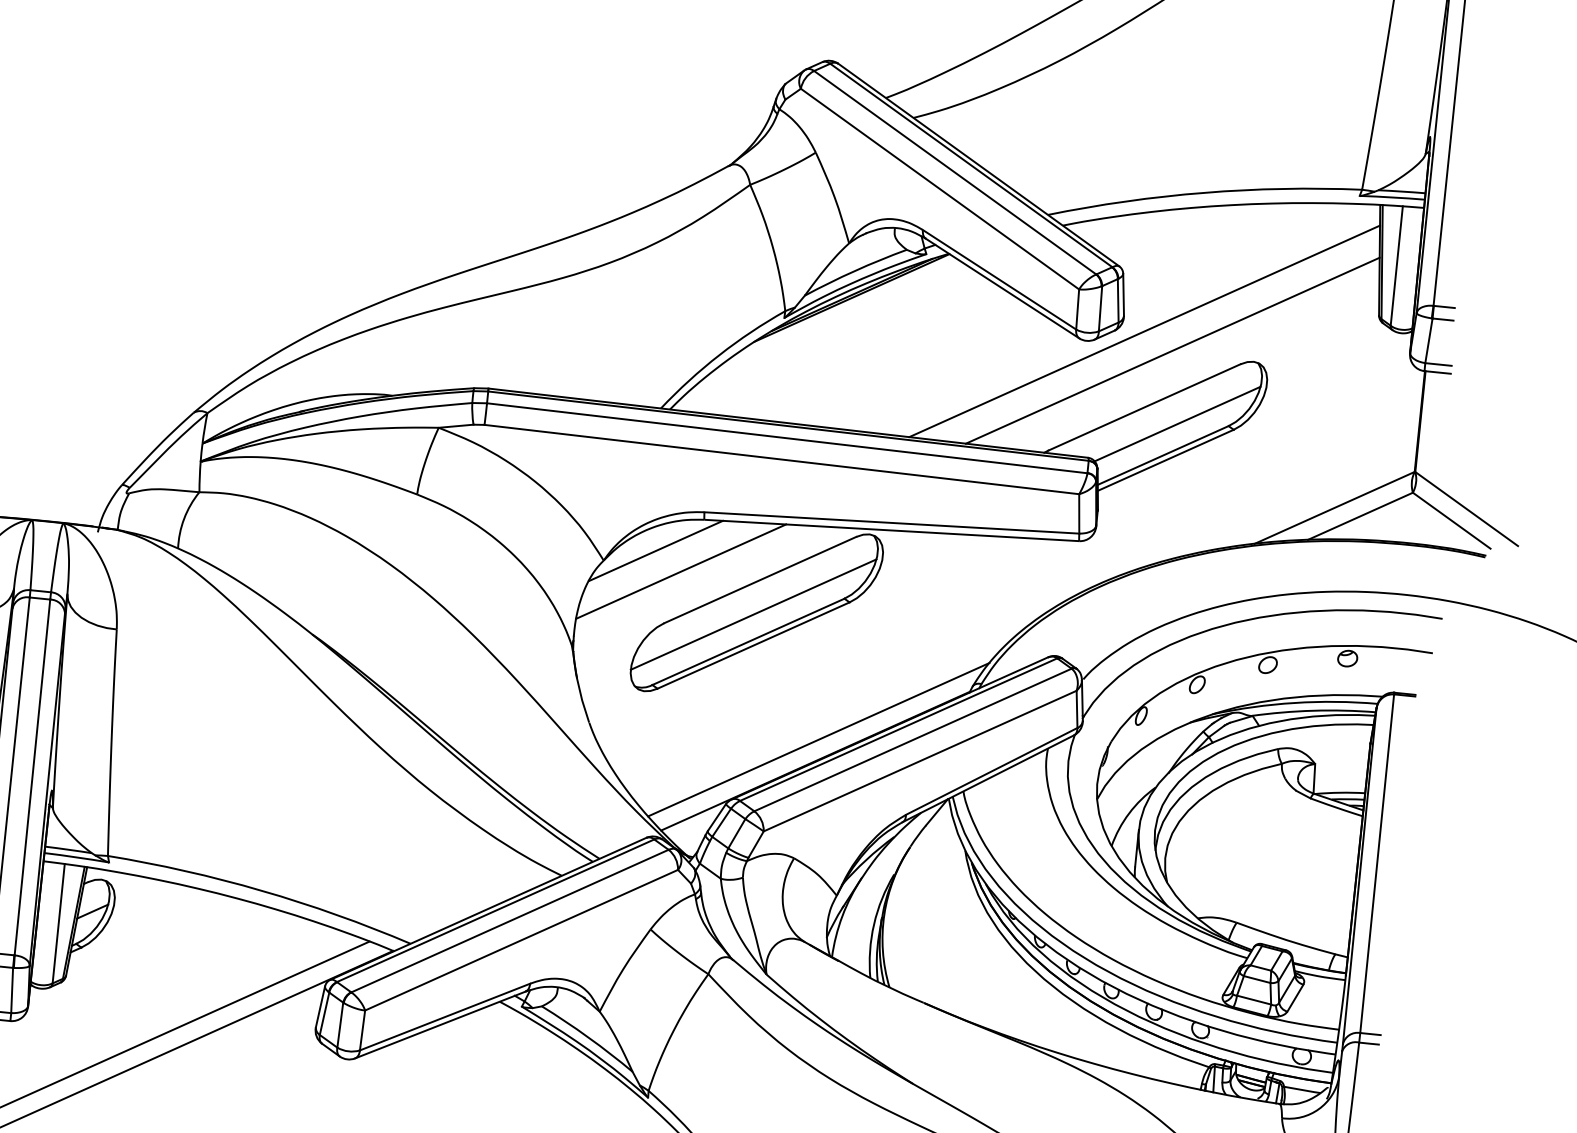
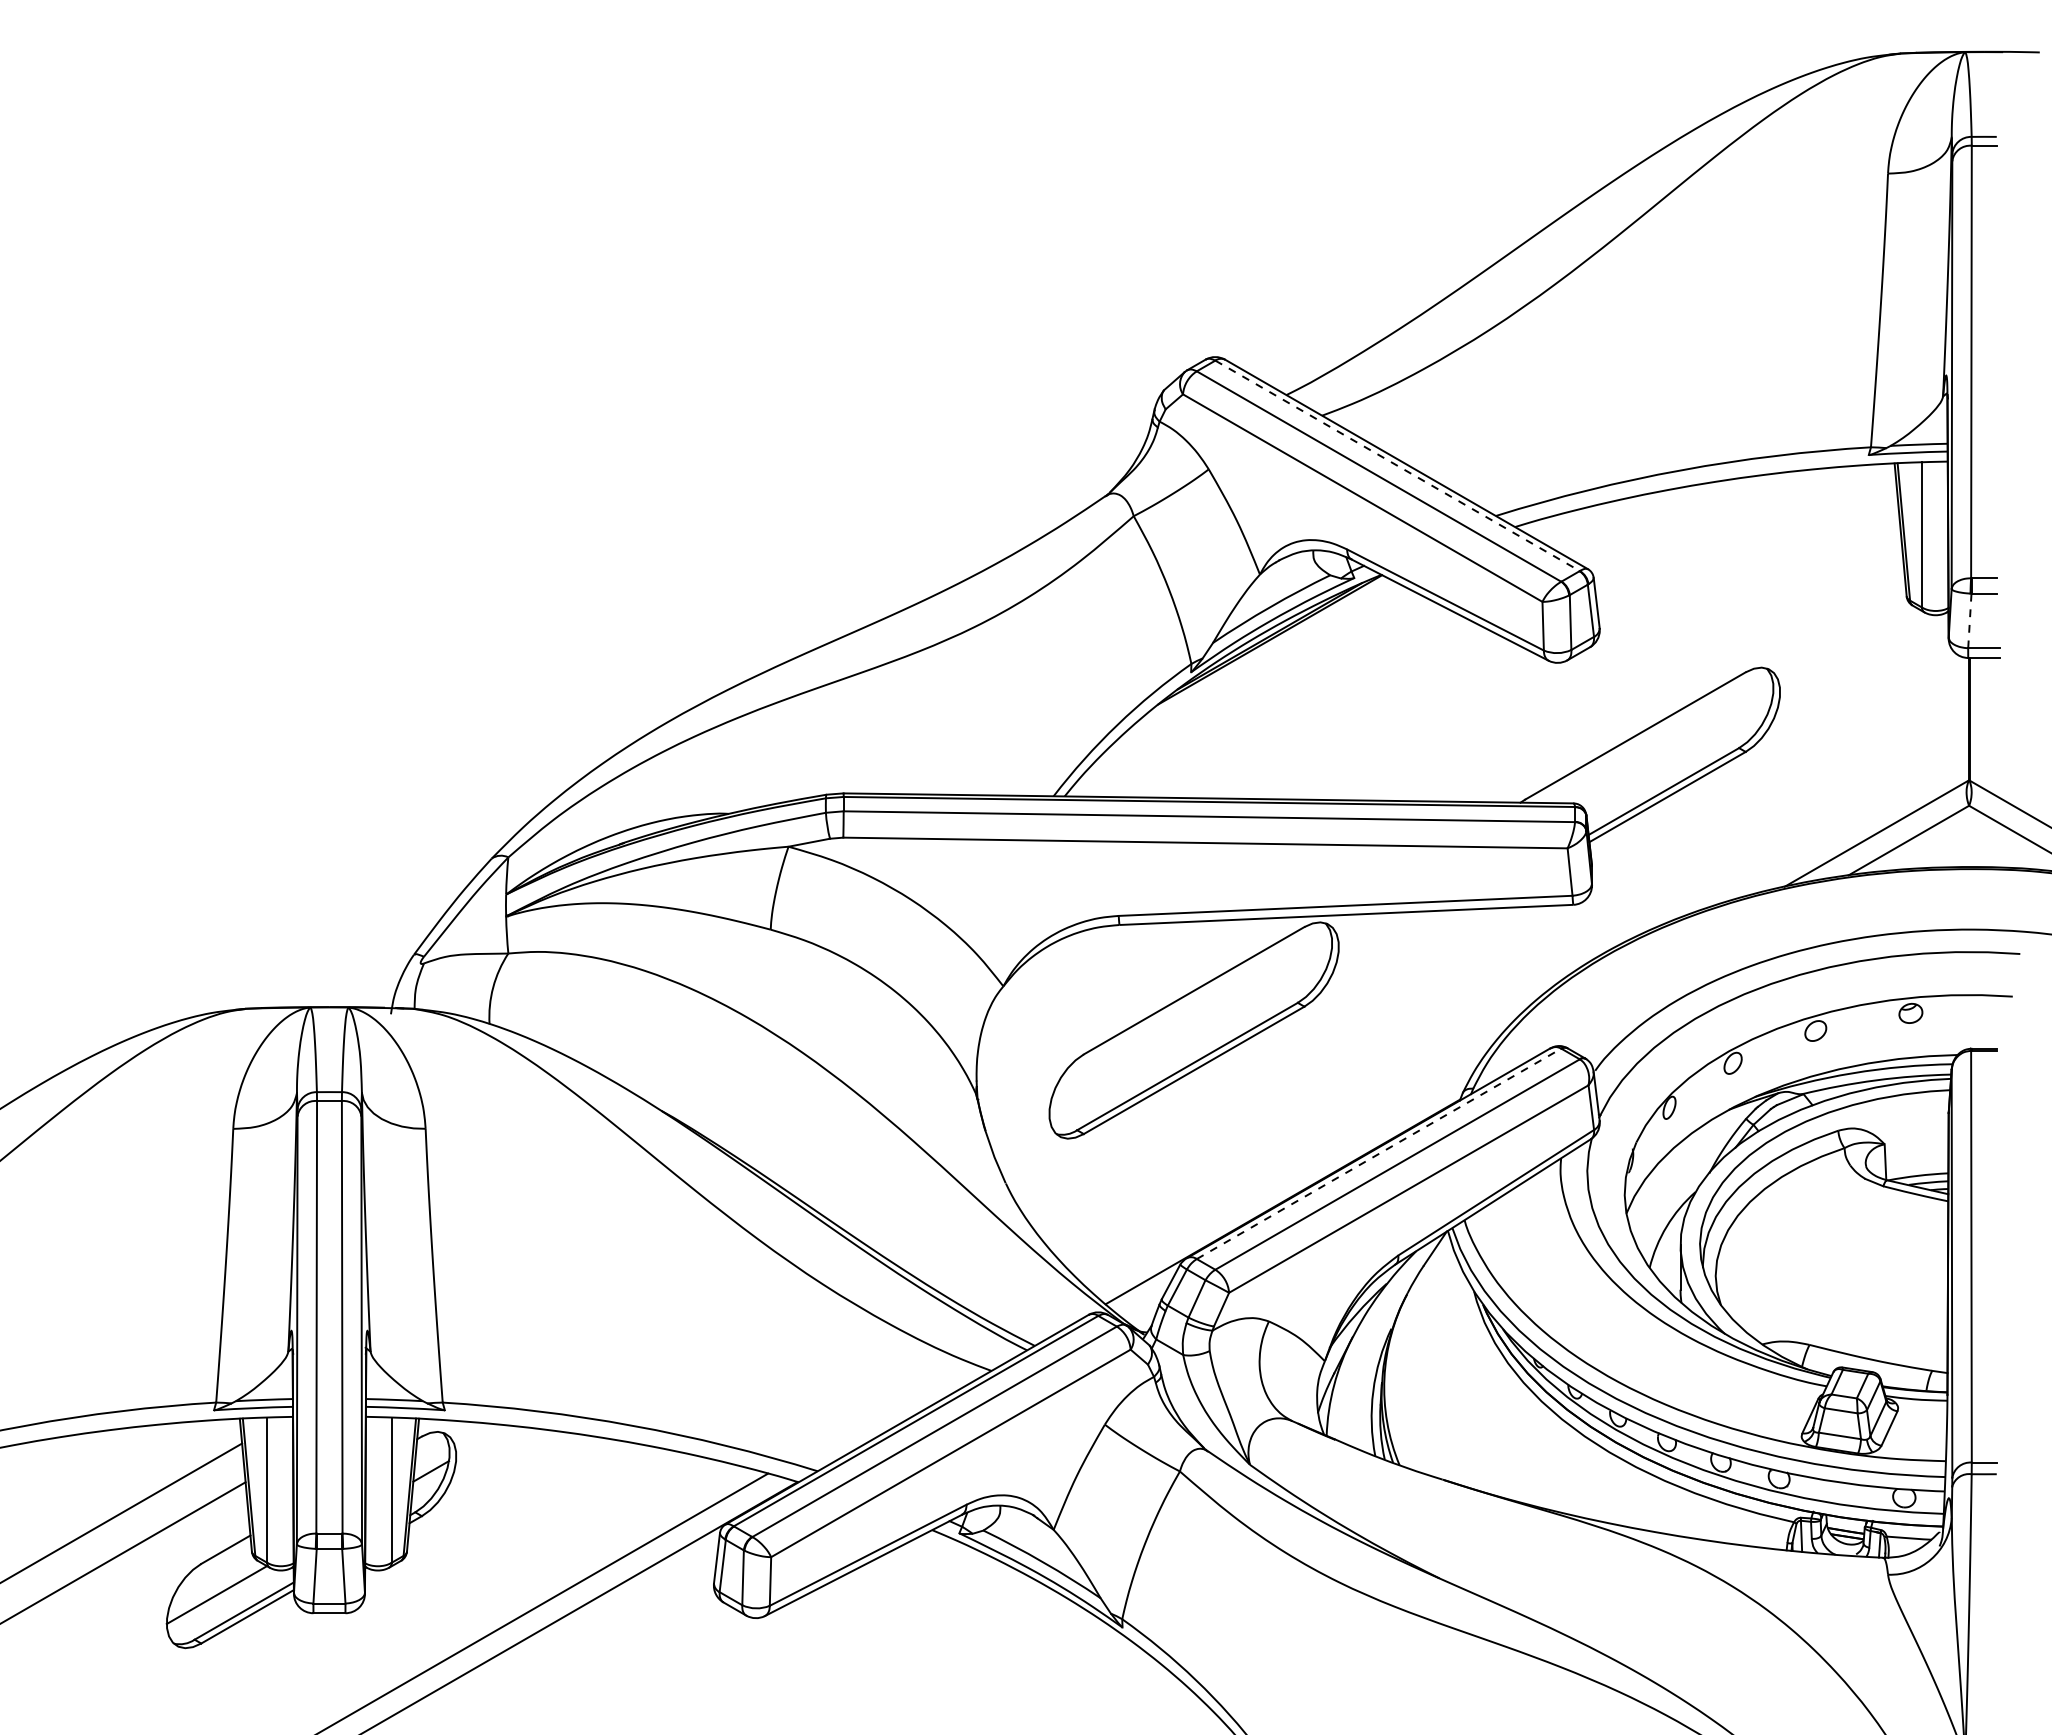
line: (972, 166) -> (1398, 466), solid -> dashed
line: (1144, 331) -> (1626, 644), removed
line: (1428, 340) -> (1969, 620), solid -> dashed
line: (1172, 350) -> (1662, 663), removed
line: (1177, 423) -> (1677, 751), removed
line: (656, 551) -> (1065, 968), removed
line: (680, 571) -> (1097, 989), removed
line: (753, 614) -> (1190, 1032), removed
line: (899, 729) -> (1379, 1153), solid -> dashed
line: (819, 739) -> (1284, 1175), removed

